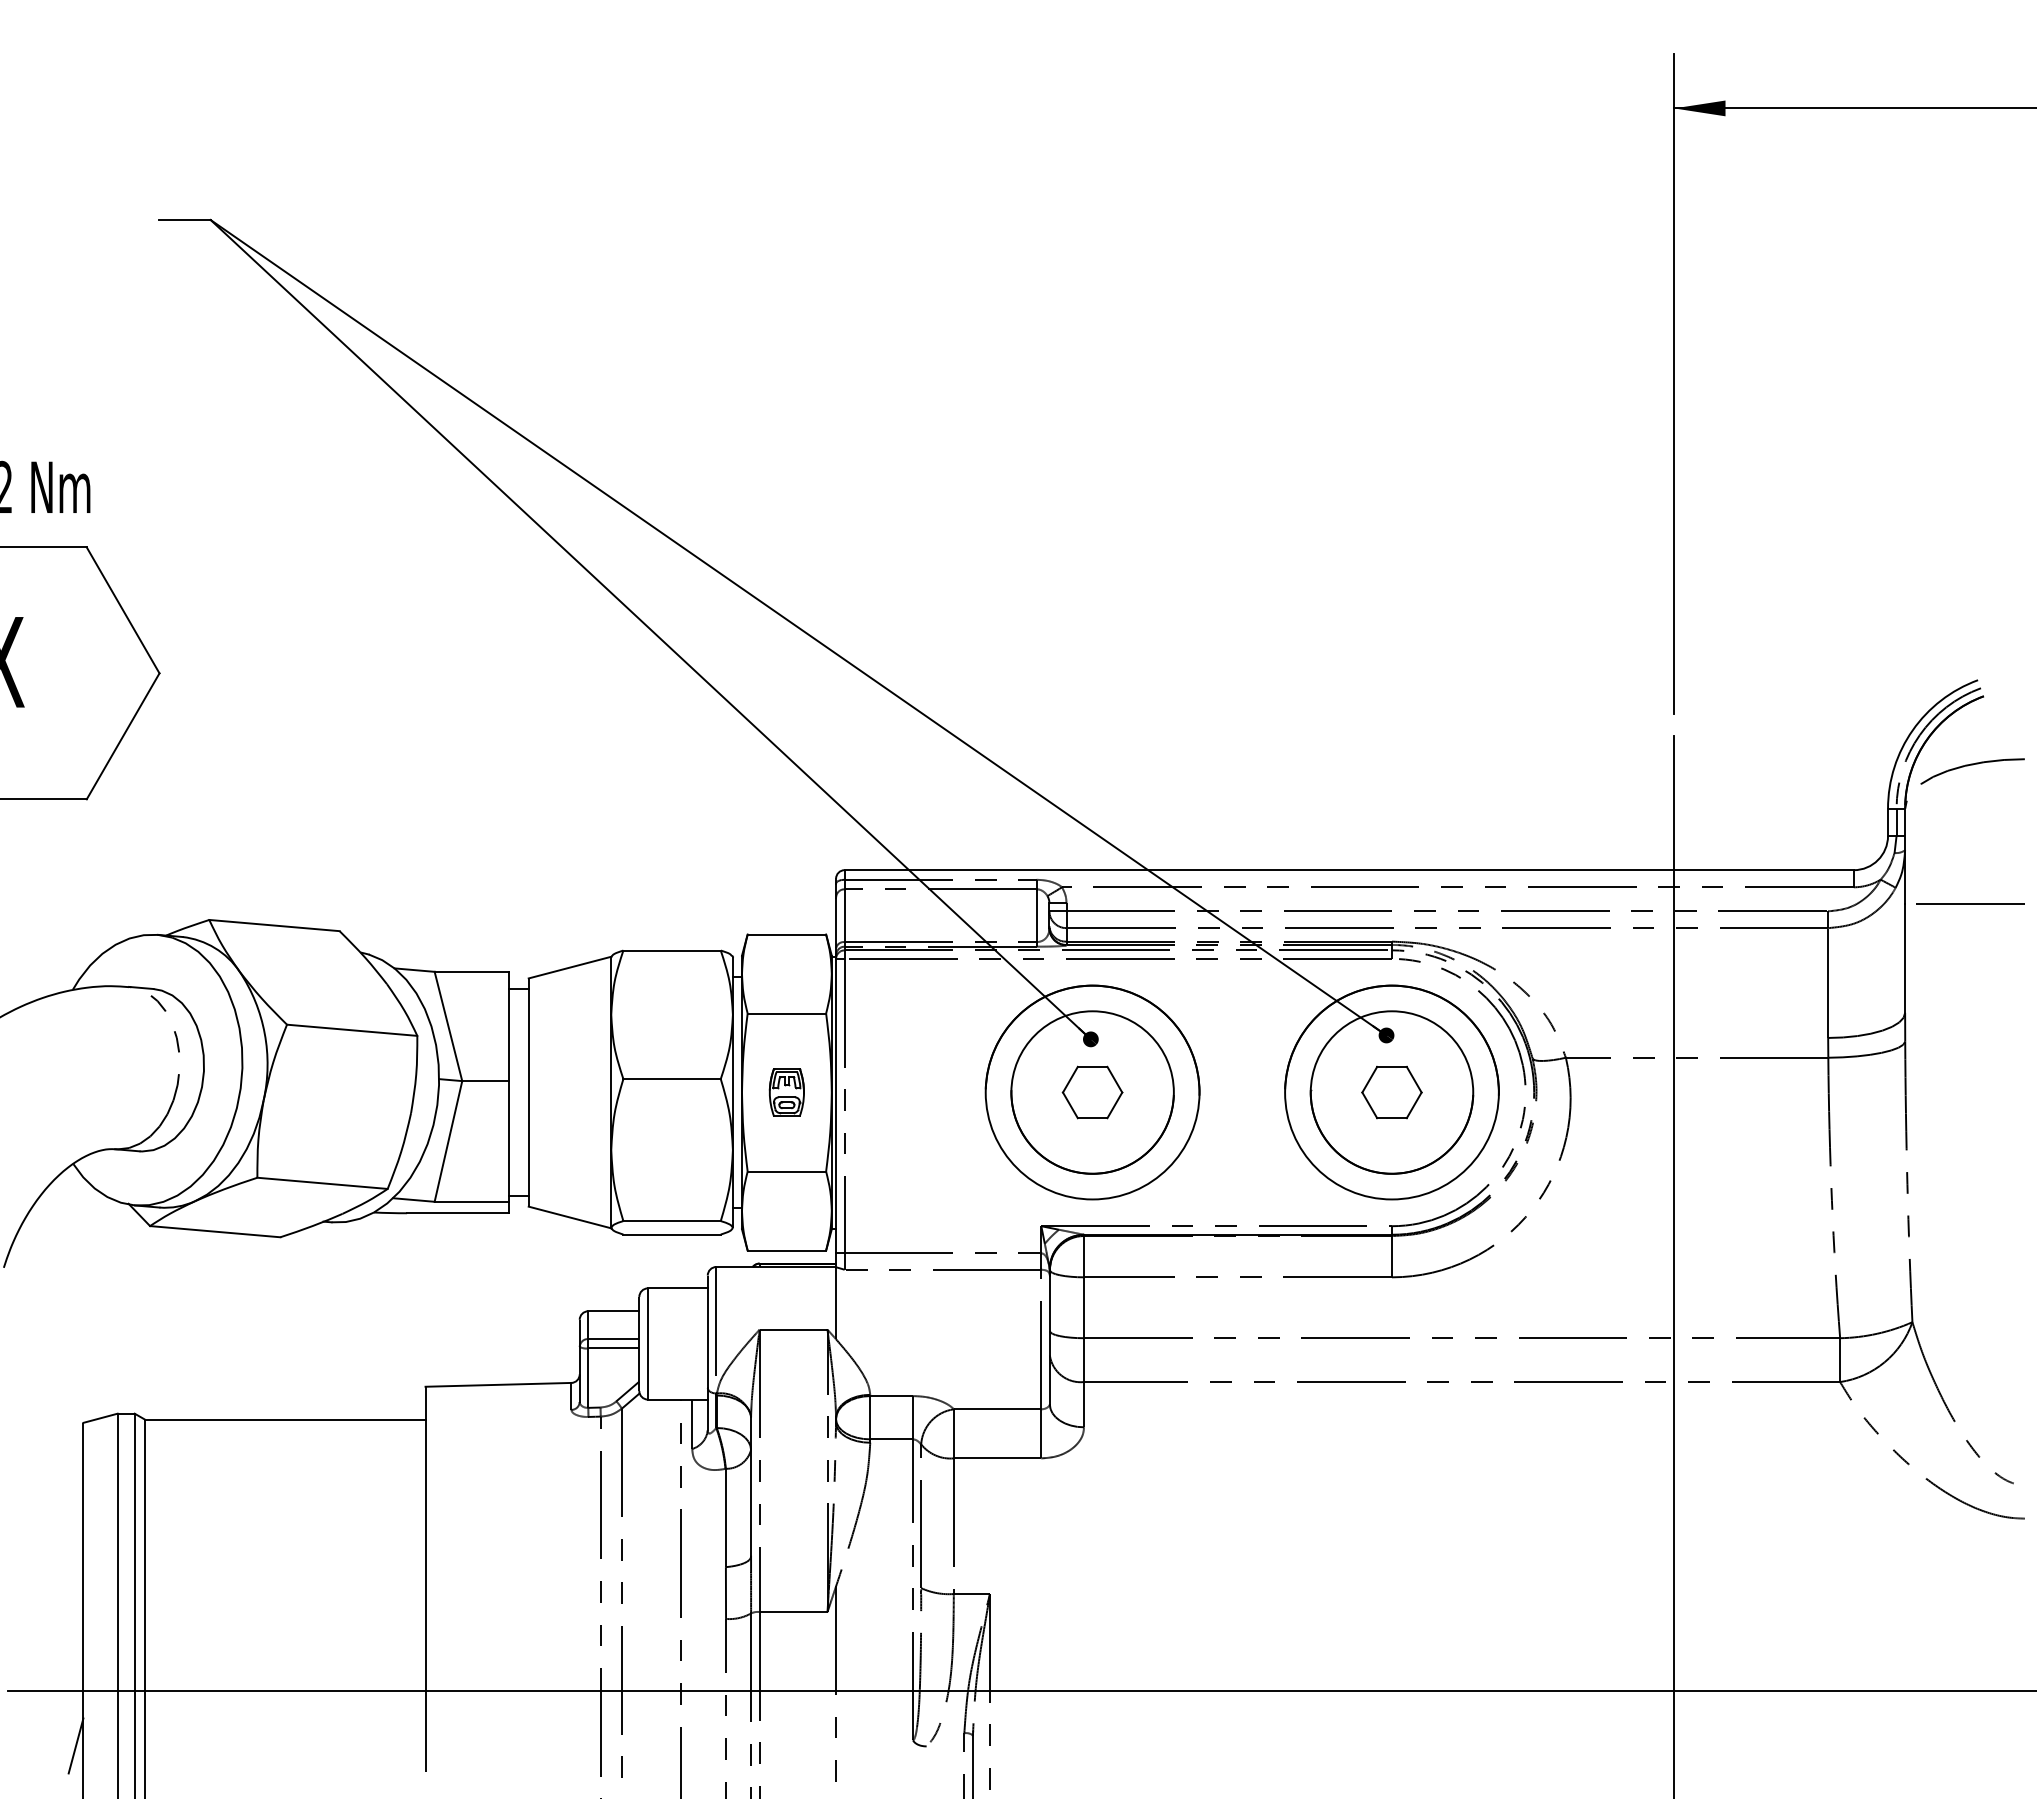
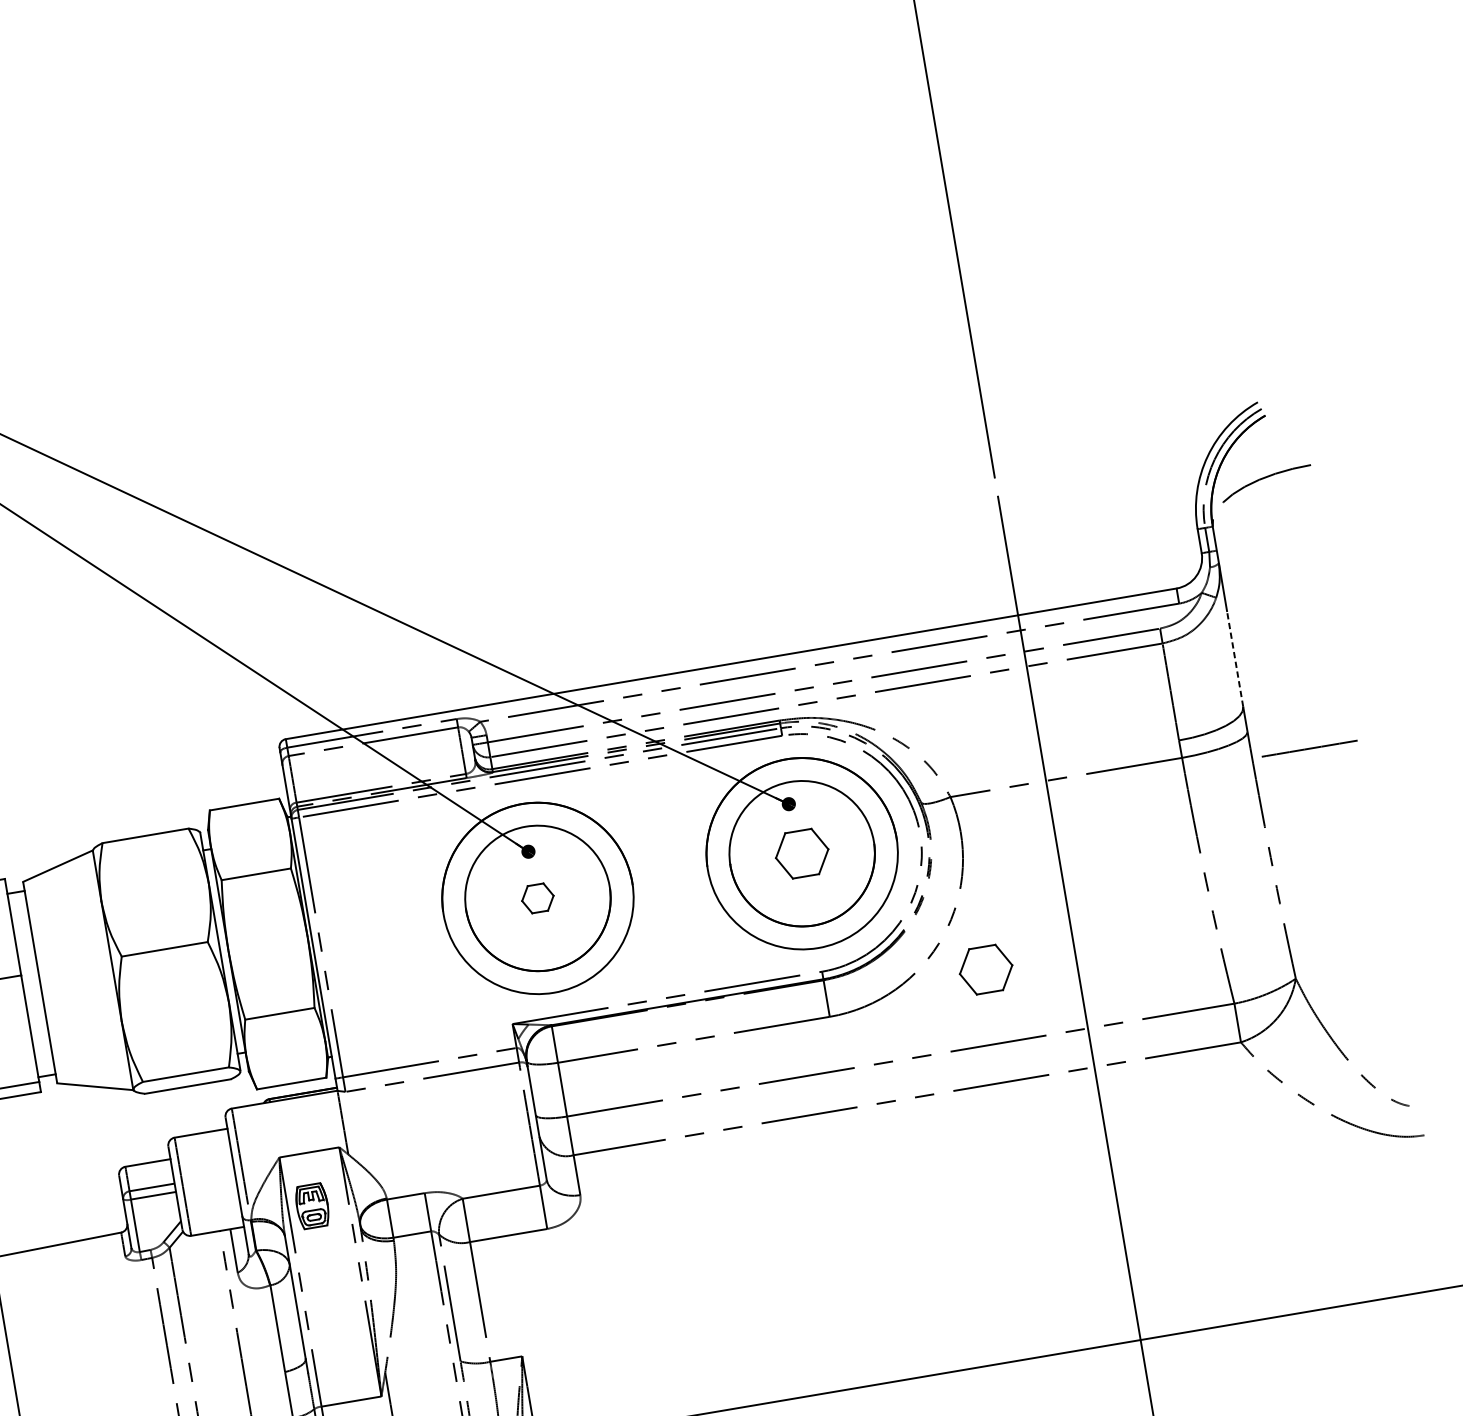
line: (1970, 903) -> (1309, 747), moved
line: (1905, 958) -> (1235, 658), solid -> dashed
part: (786, 1092) -> (312, 1206), moved
part: (1092, 1092) -> (537, 898), size x0.6
part: (1572, 1254) -> (985, 969), added

